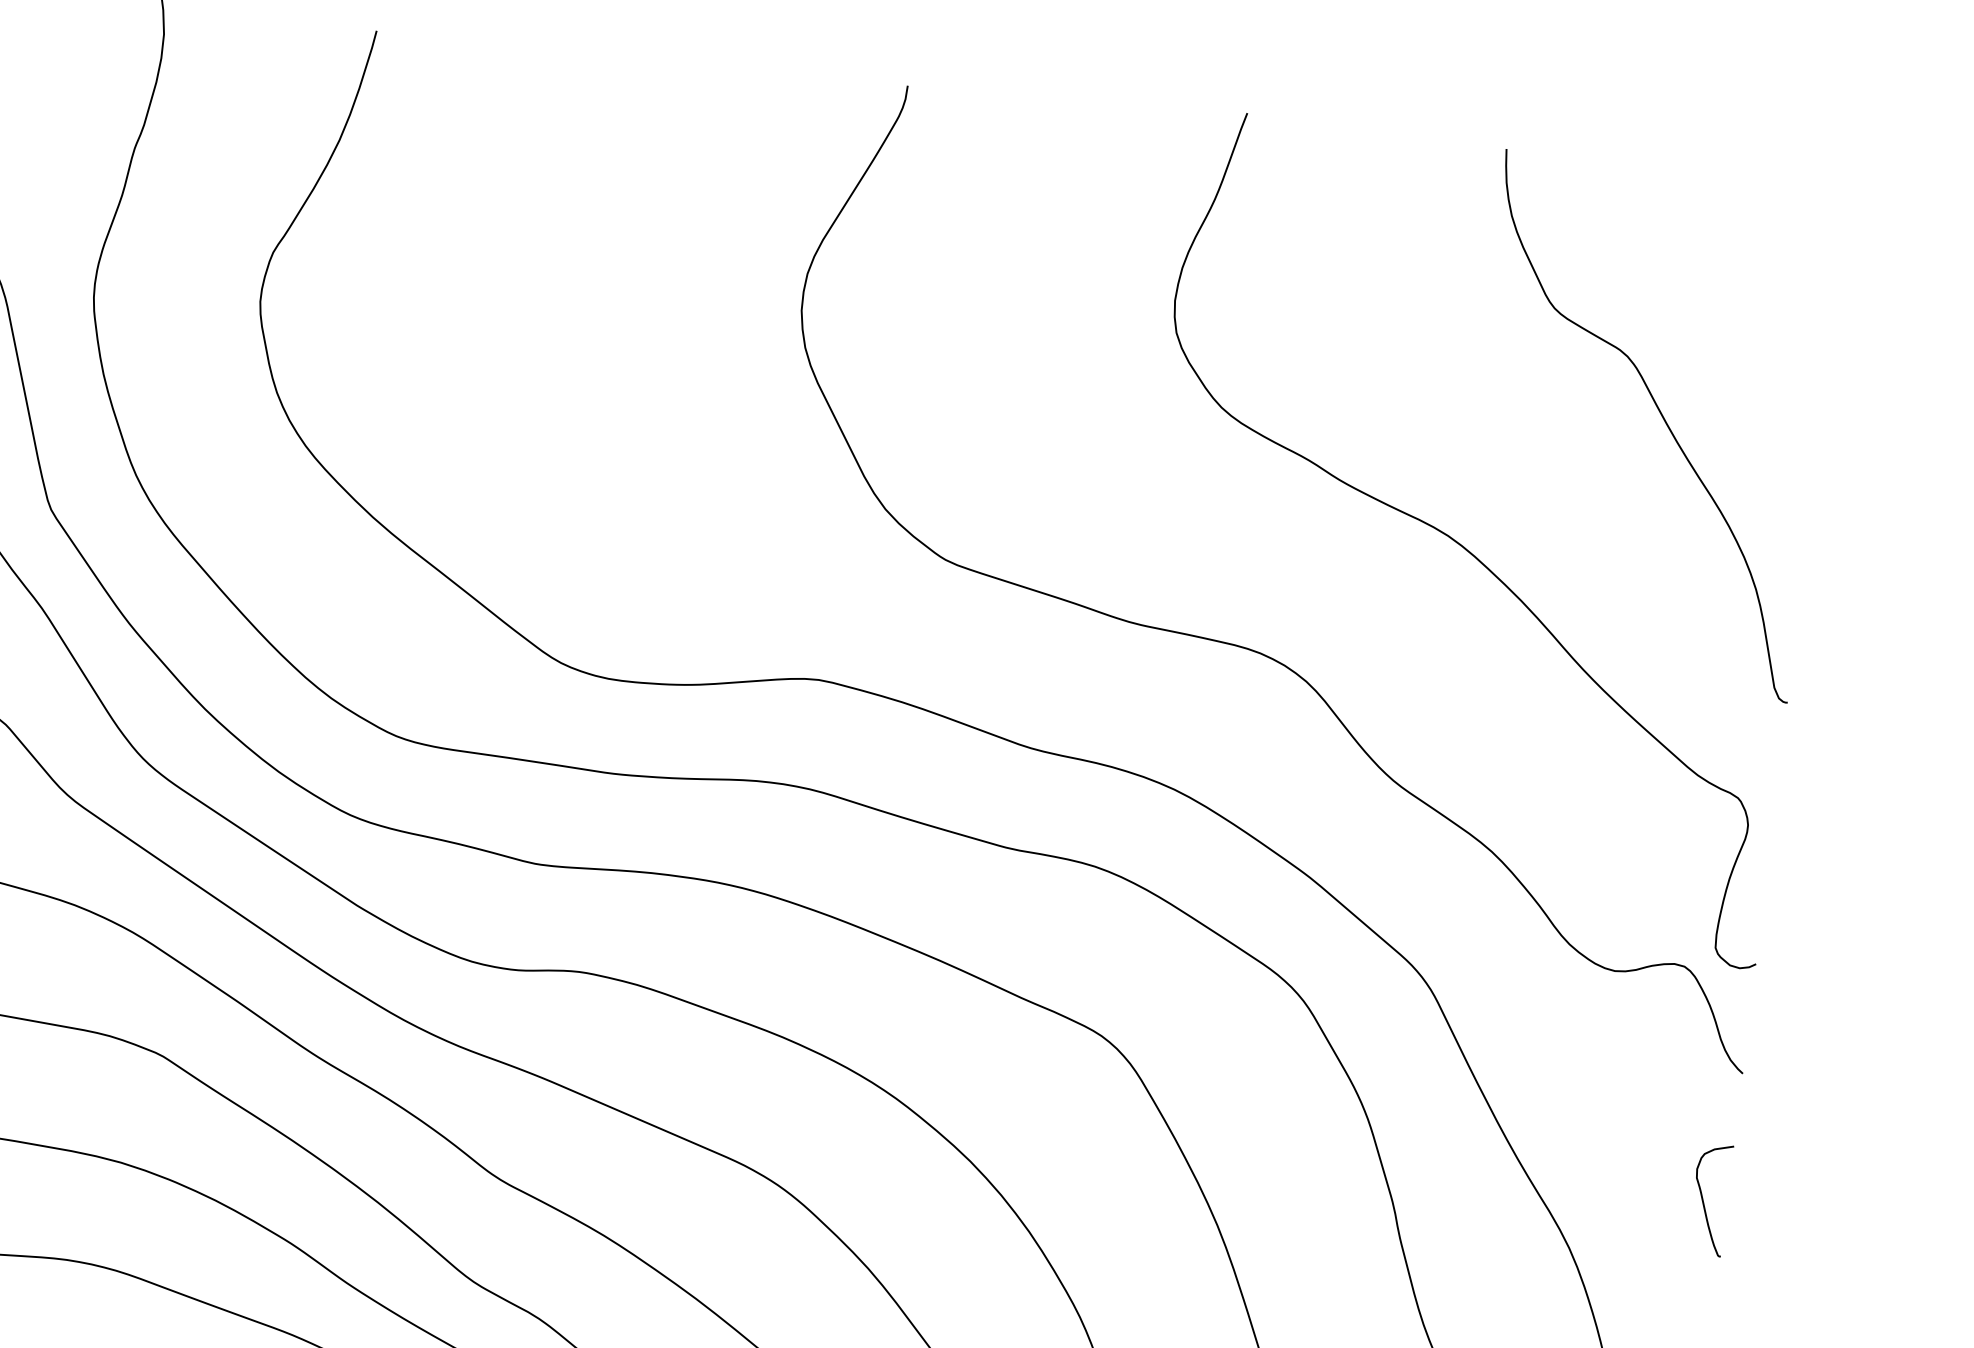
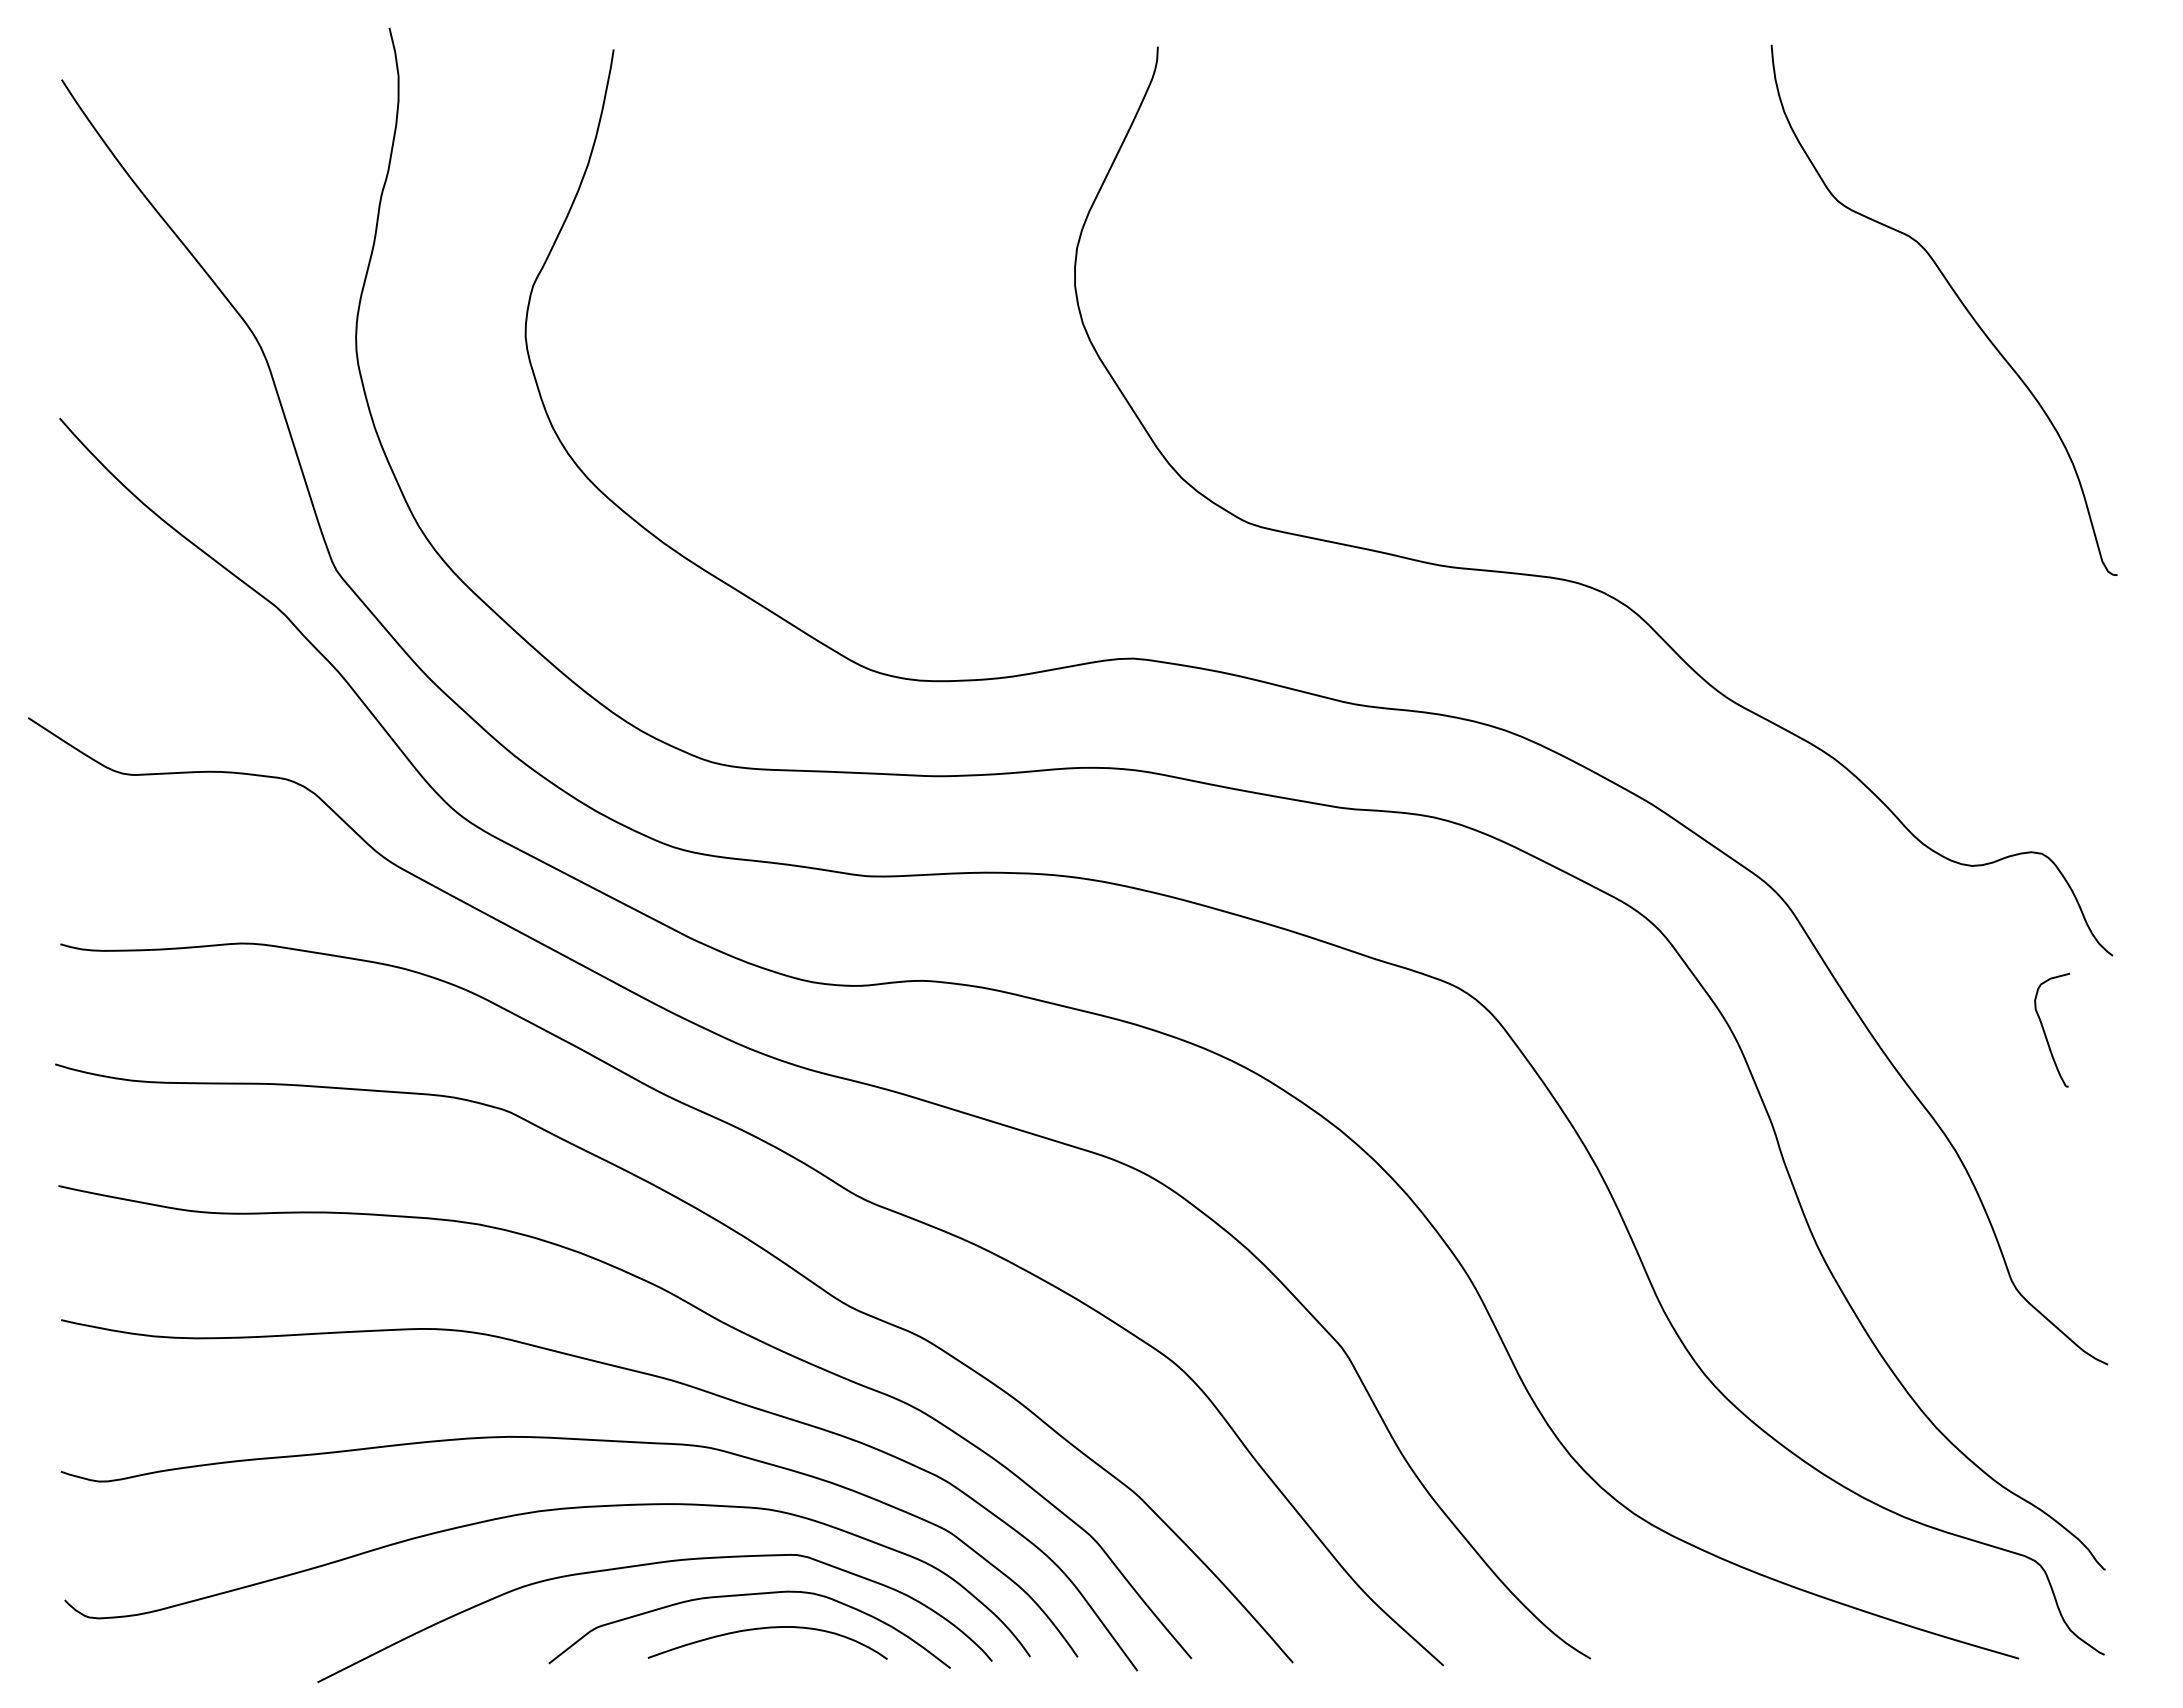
curve: (1466, 547) -> (1774, 453), removed
curve: (1703, 1201) -> (2045, 1032), moved

